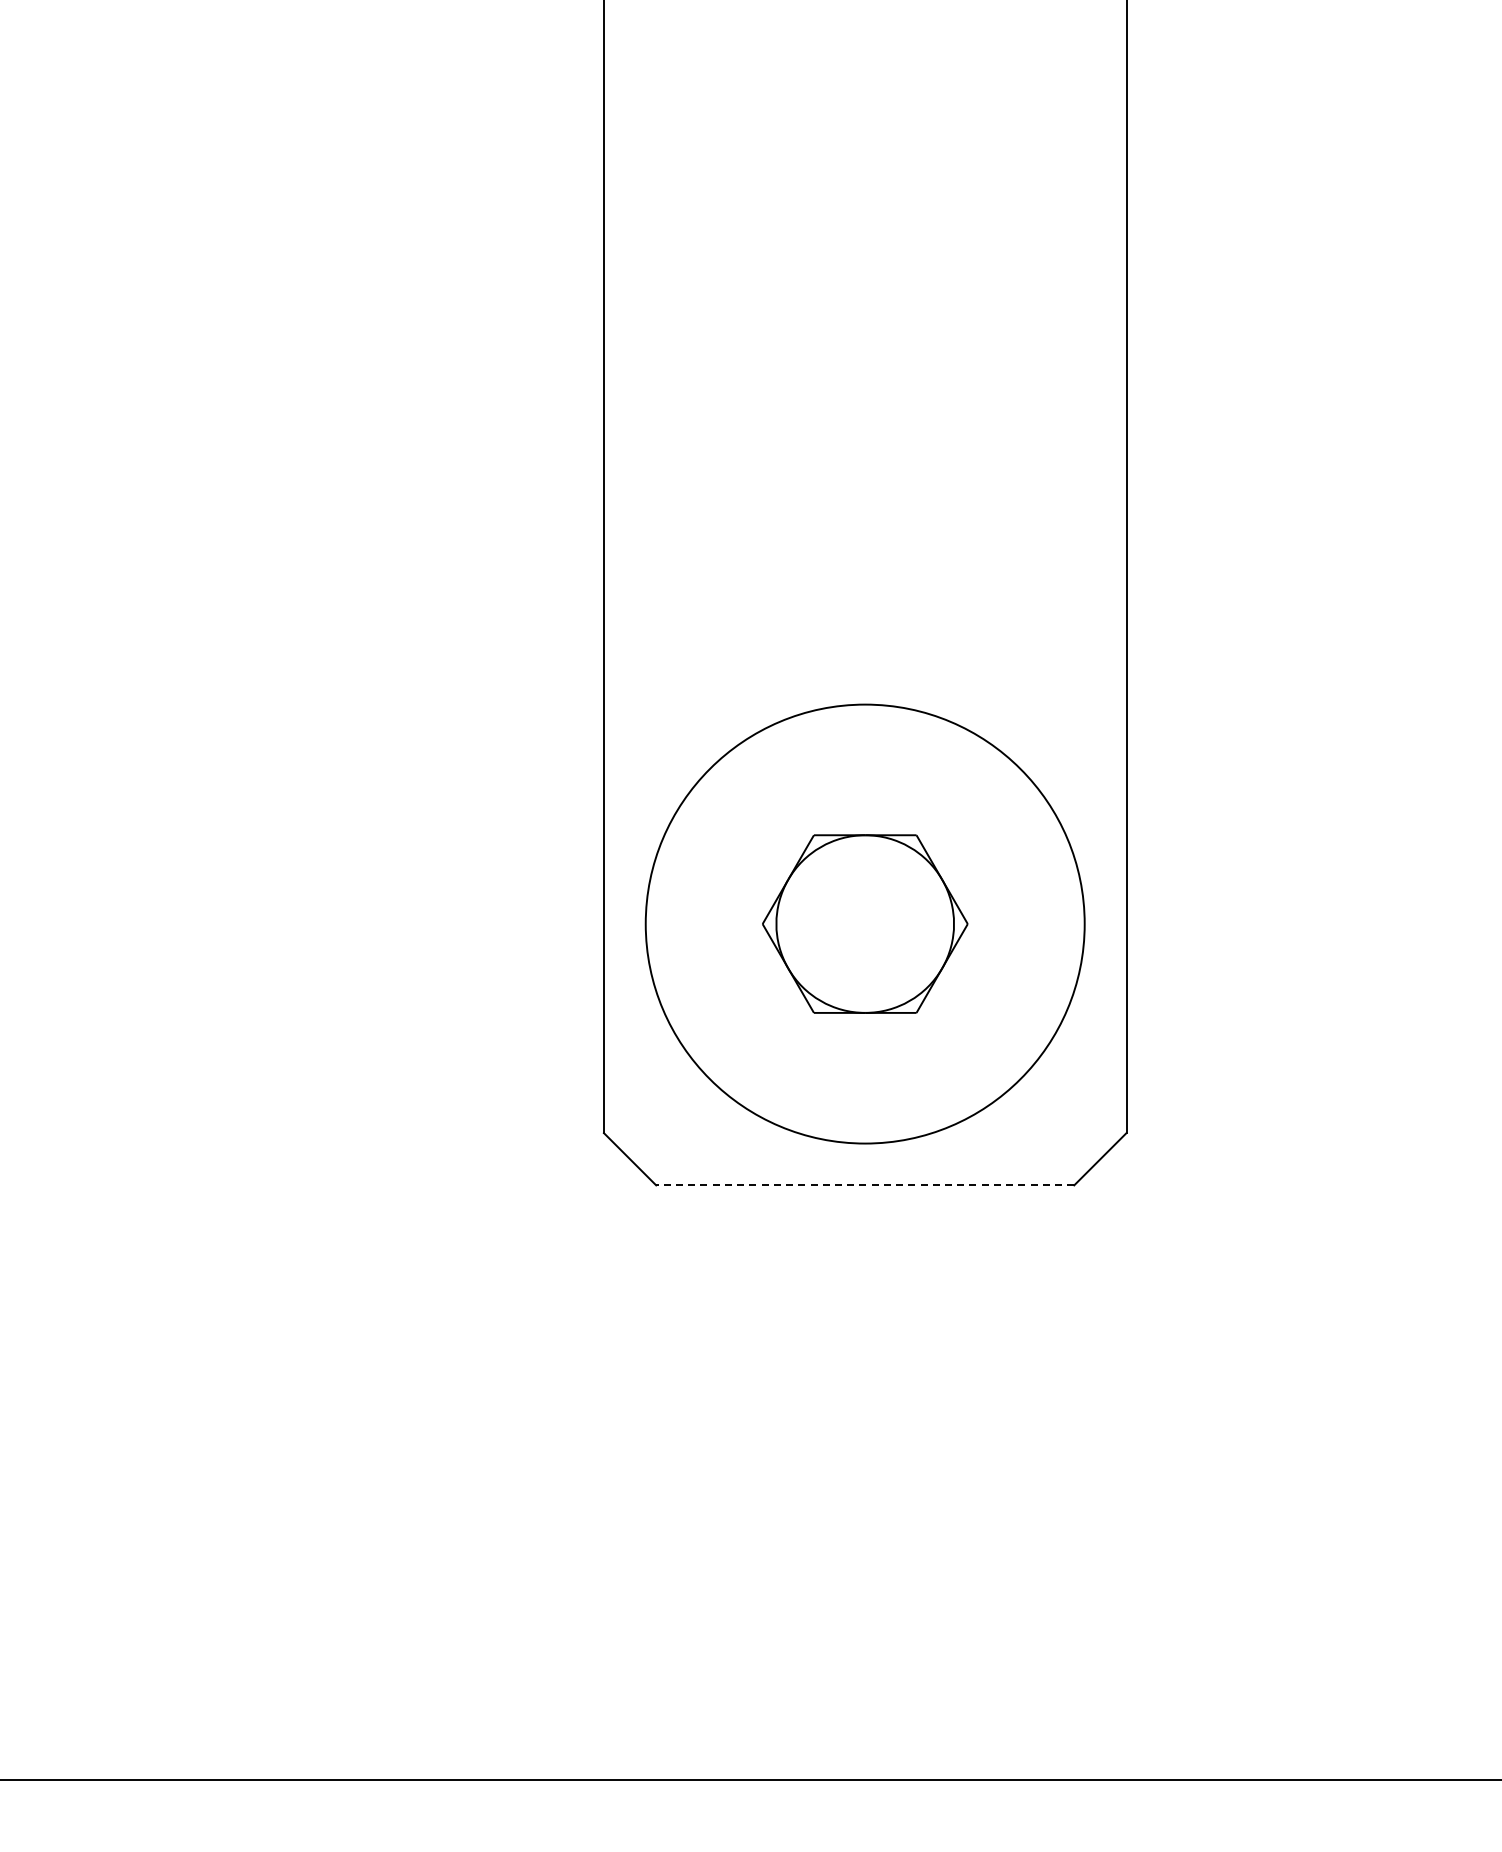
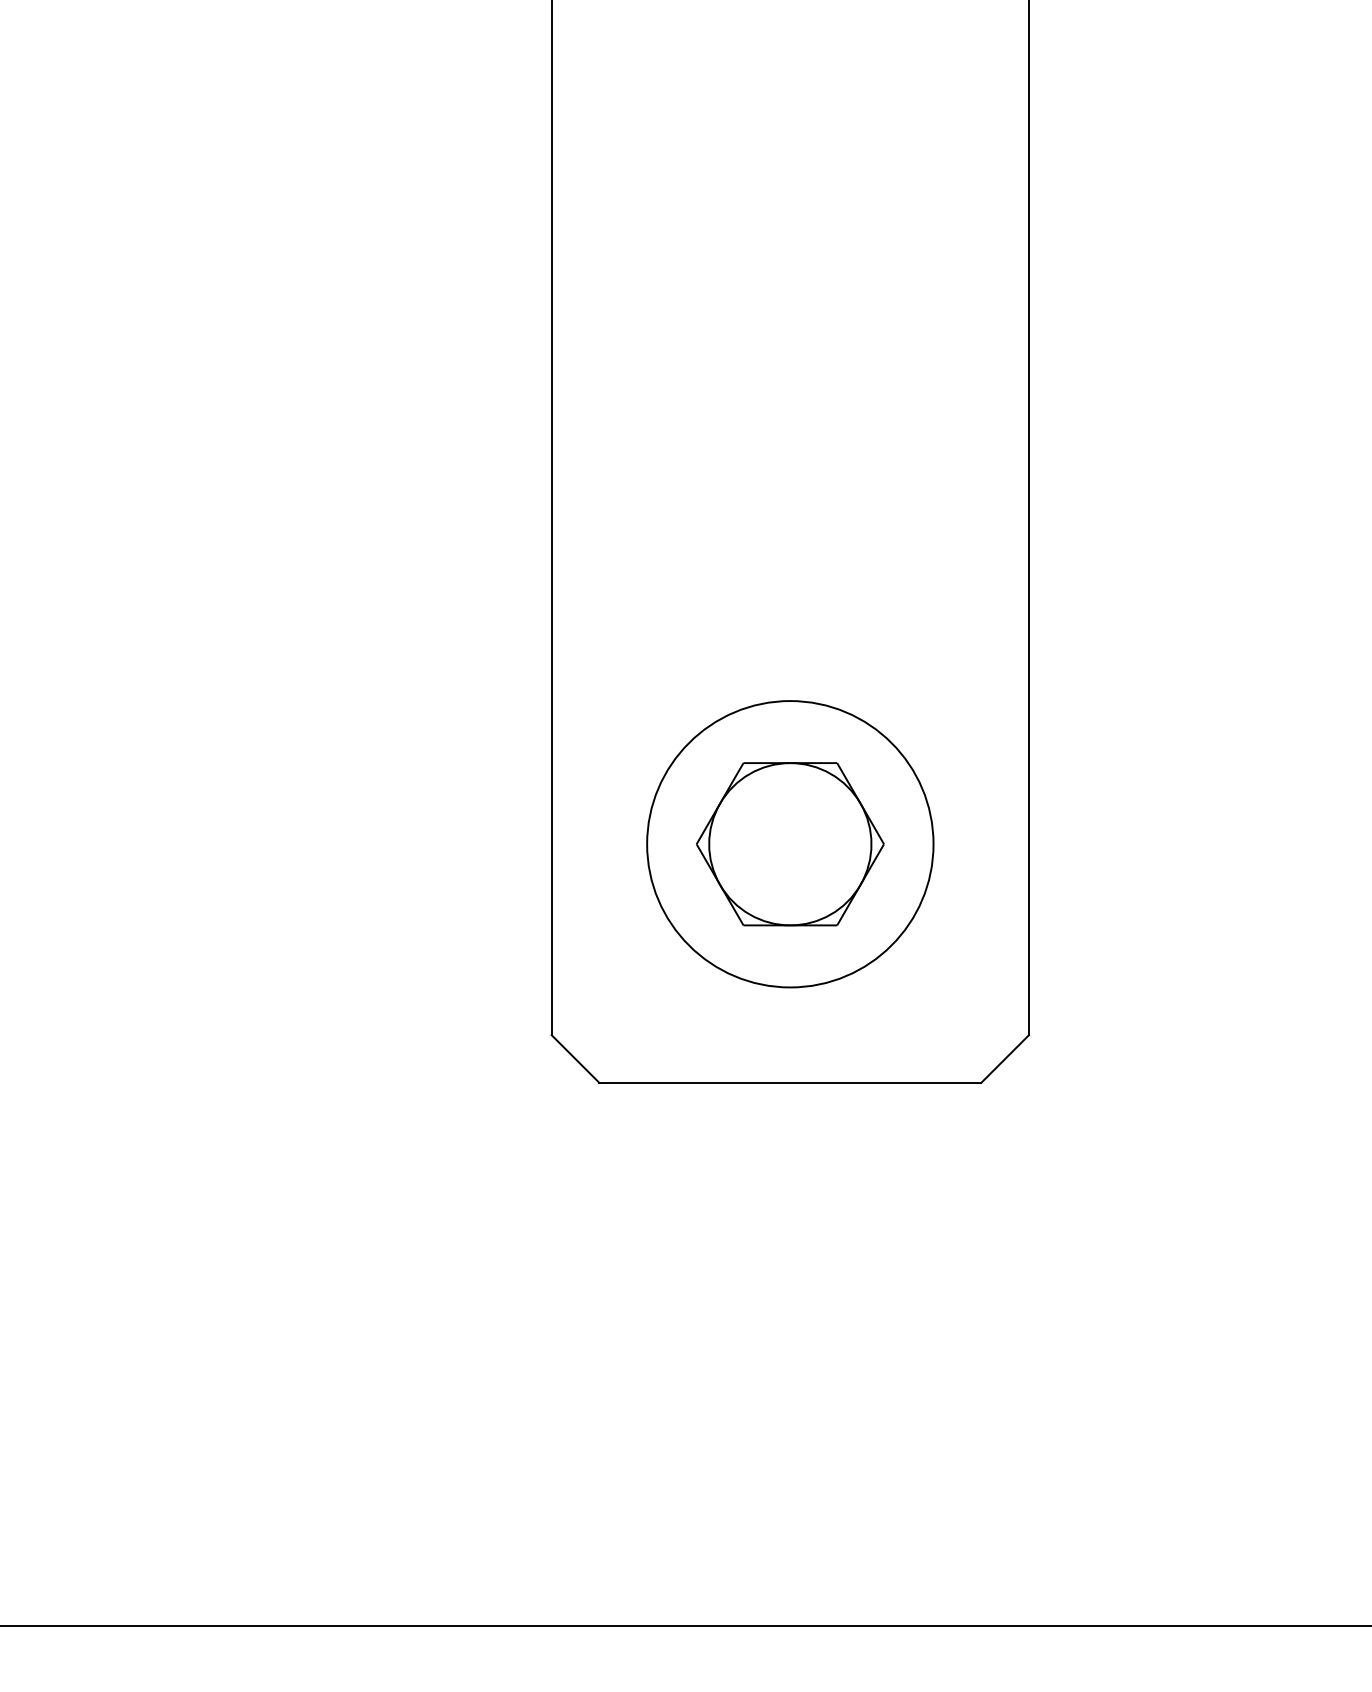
circle: (864, 923) -> (789, 843), size x0.71
line: (864, 1185) -> (789, 1083), dashed -> solid

